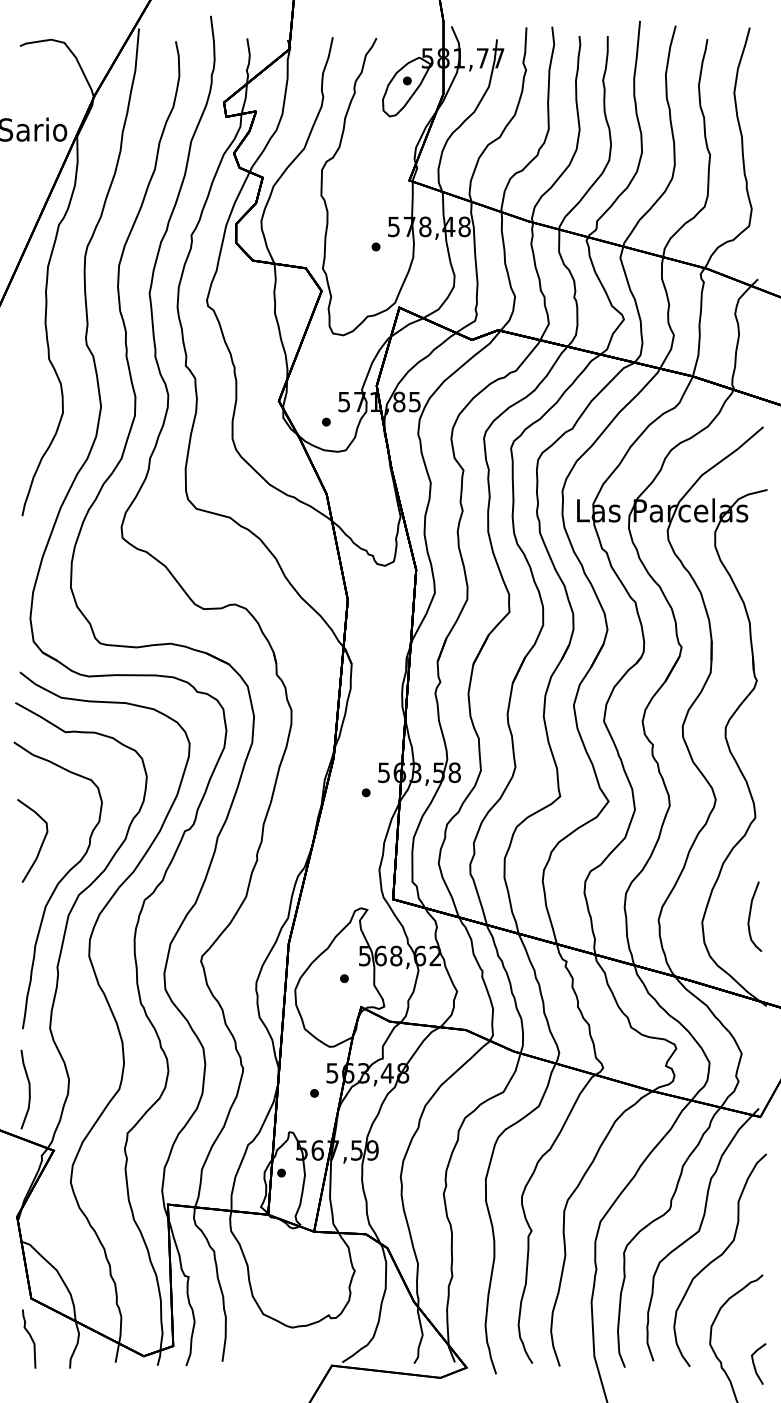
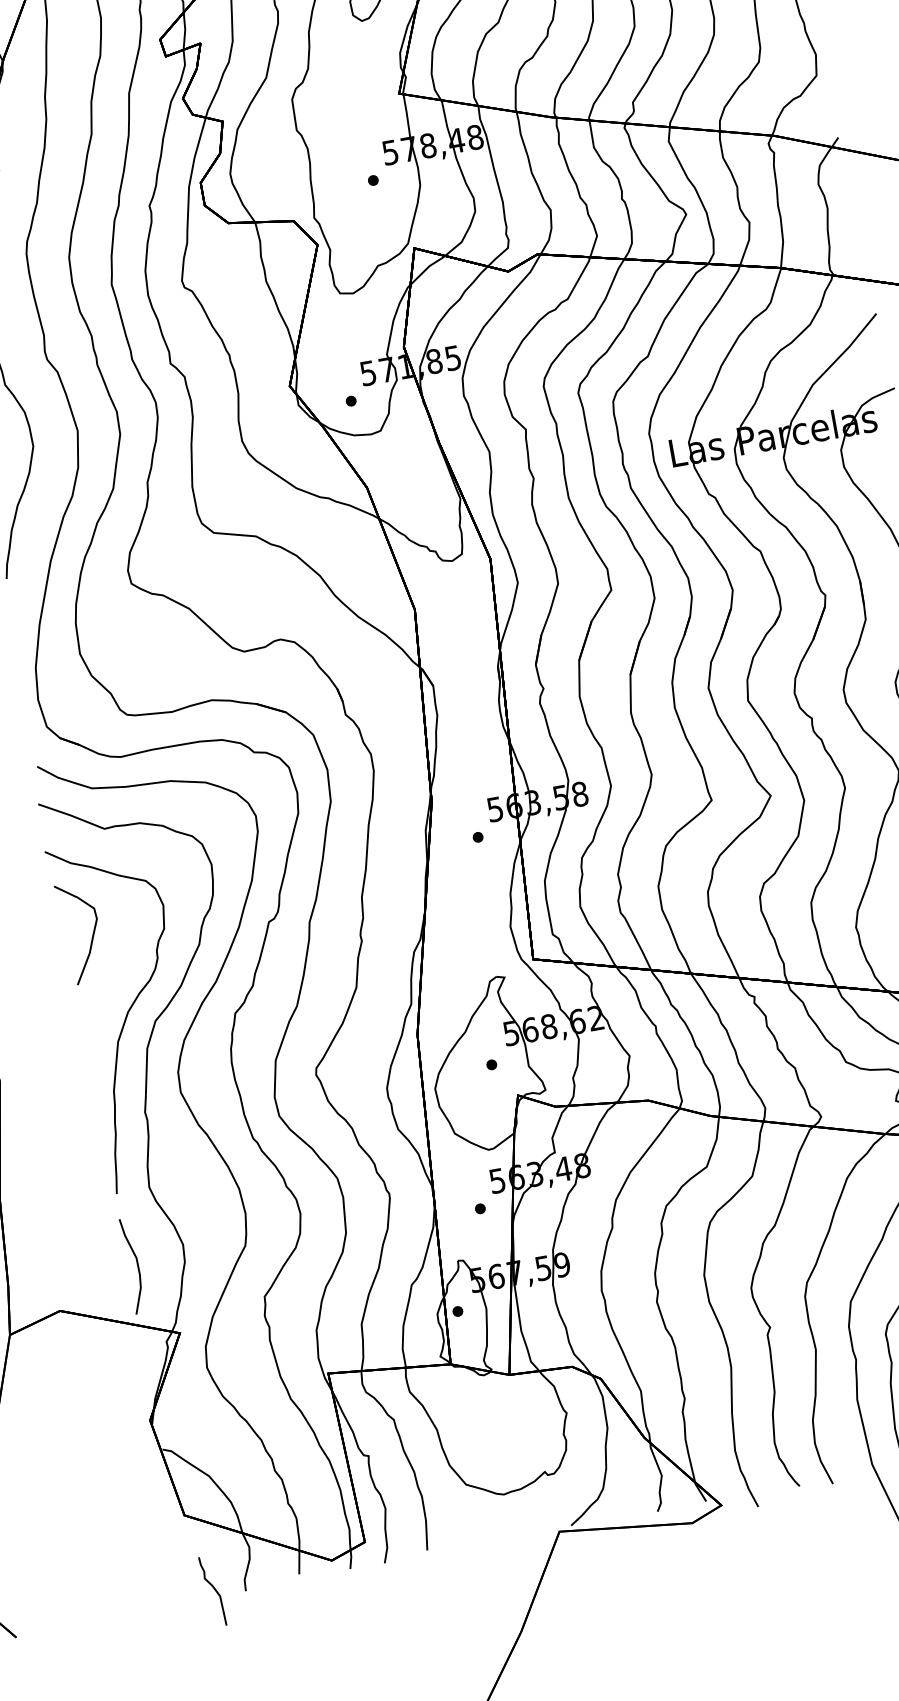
curve: (40, 845) -> (91, 936), moved
curve: (30, 1338) -> (214, 1590), moved

